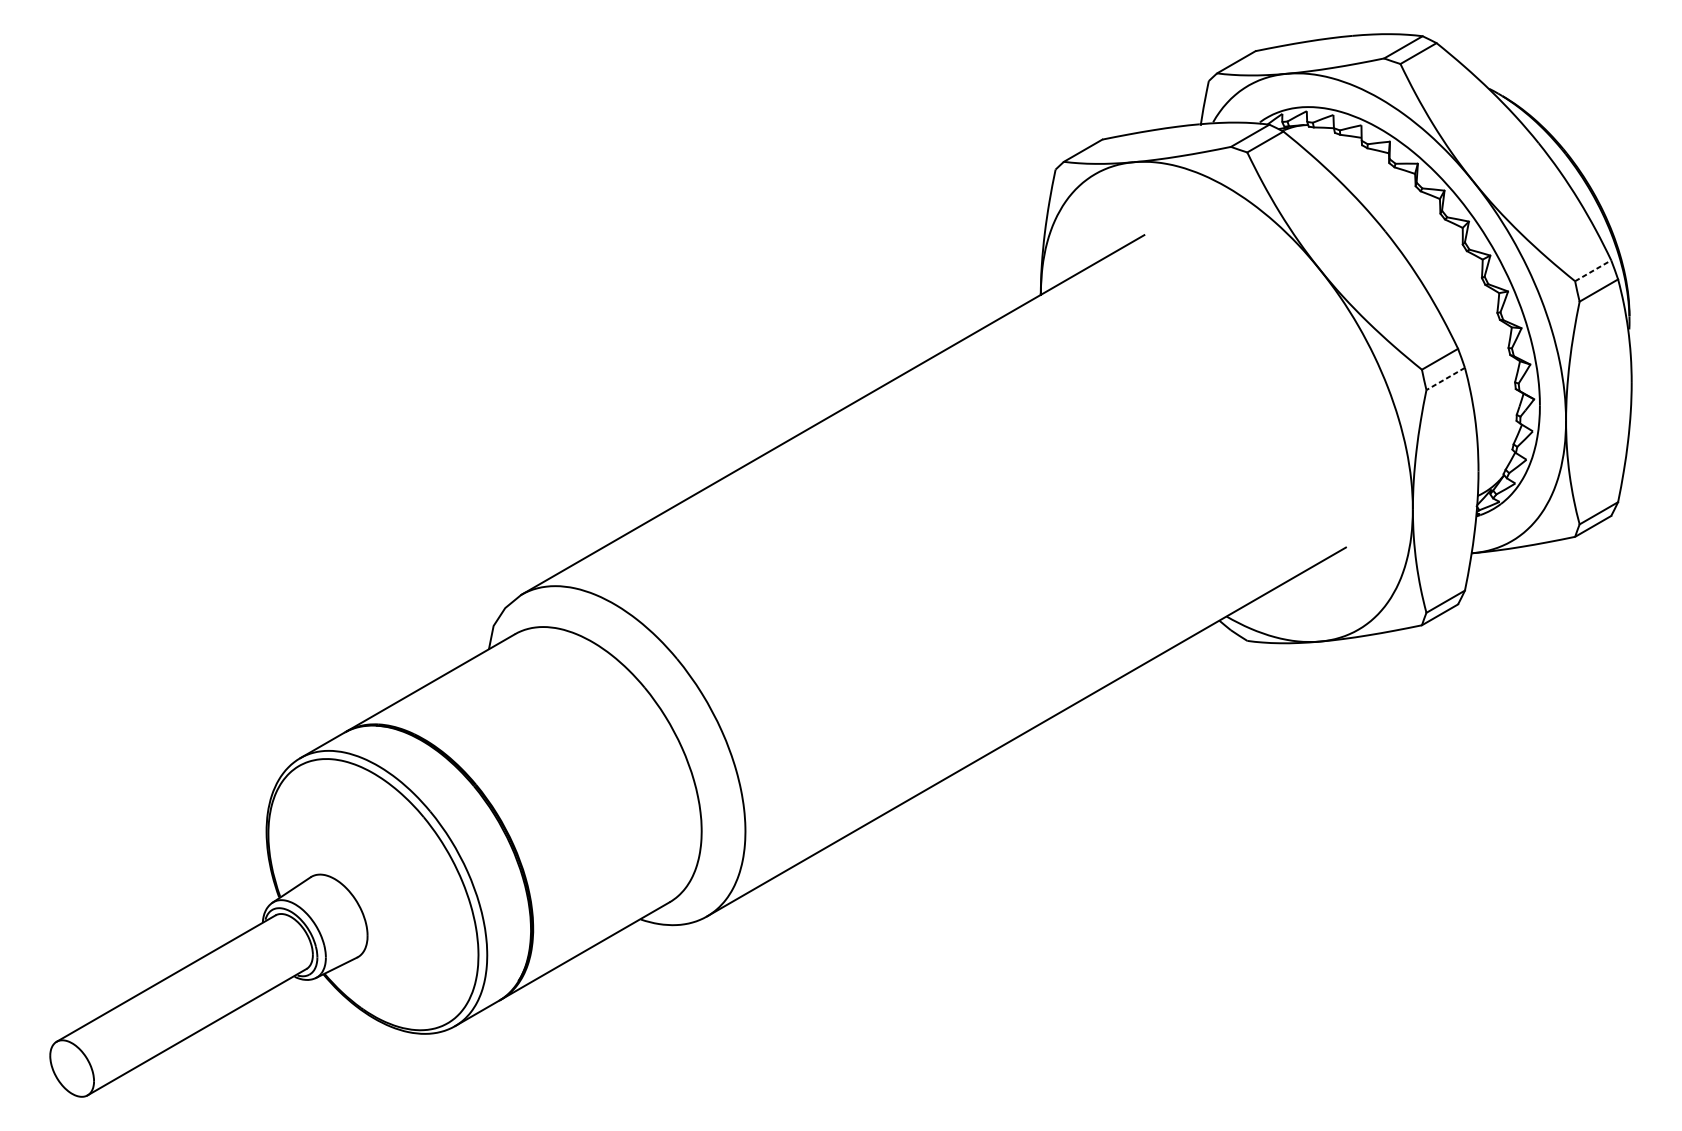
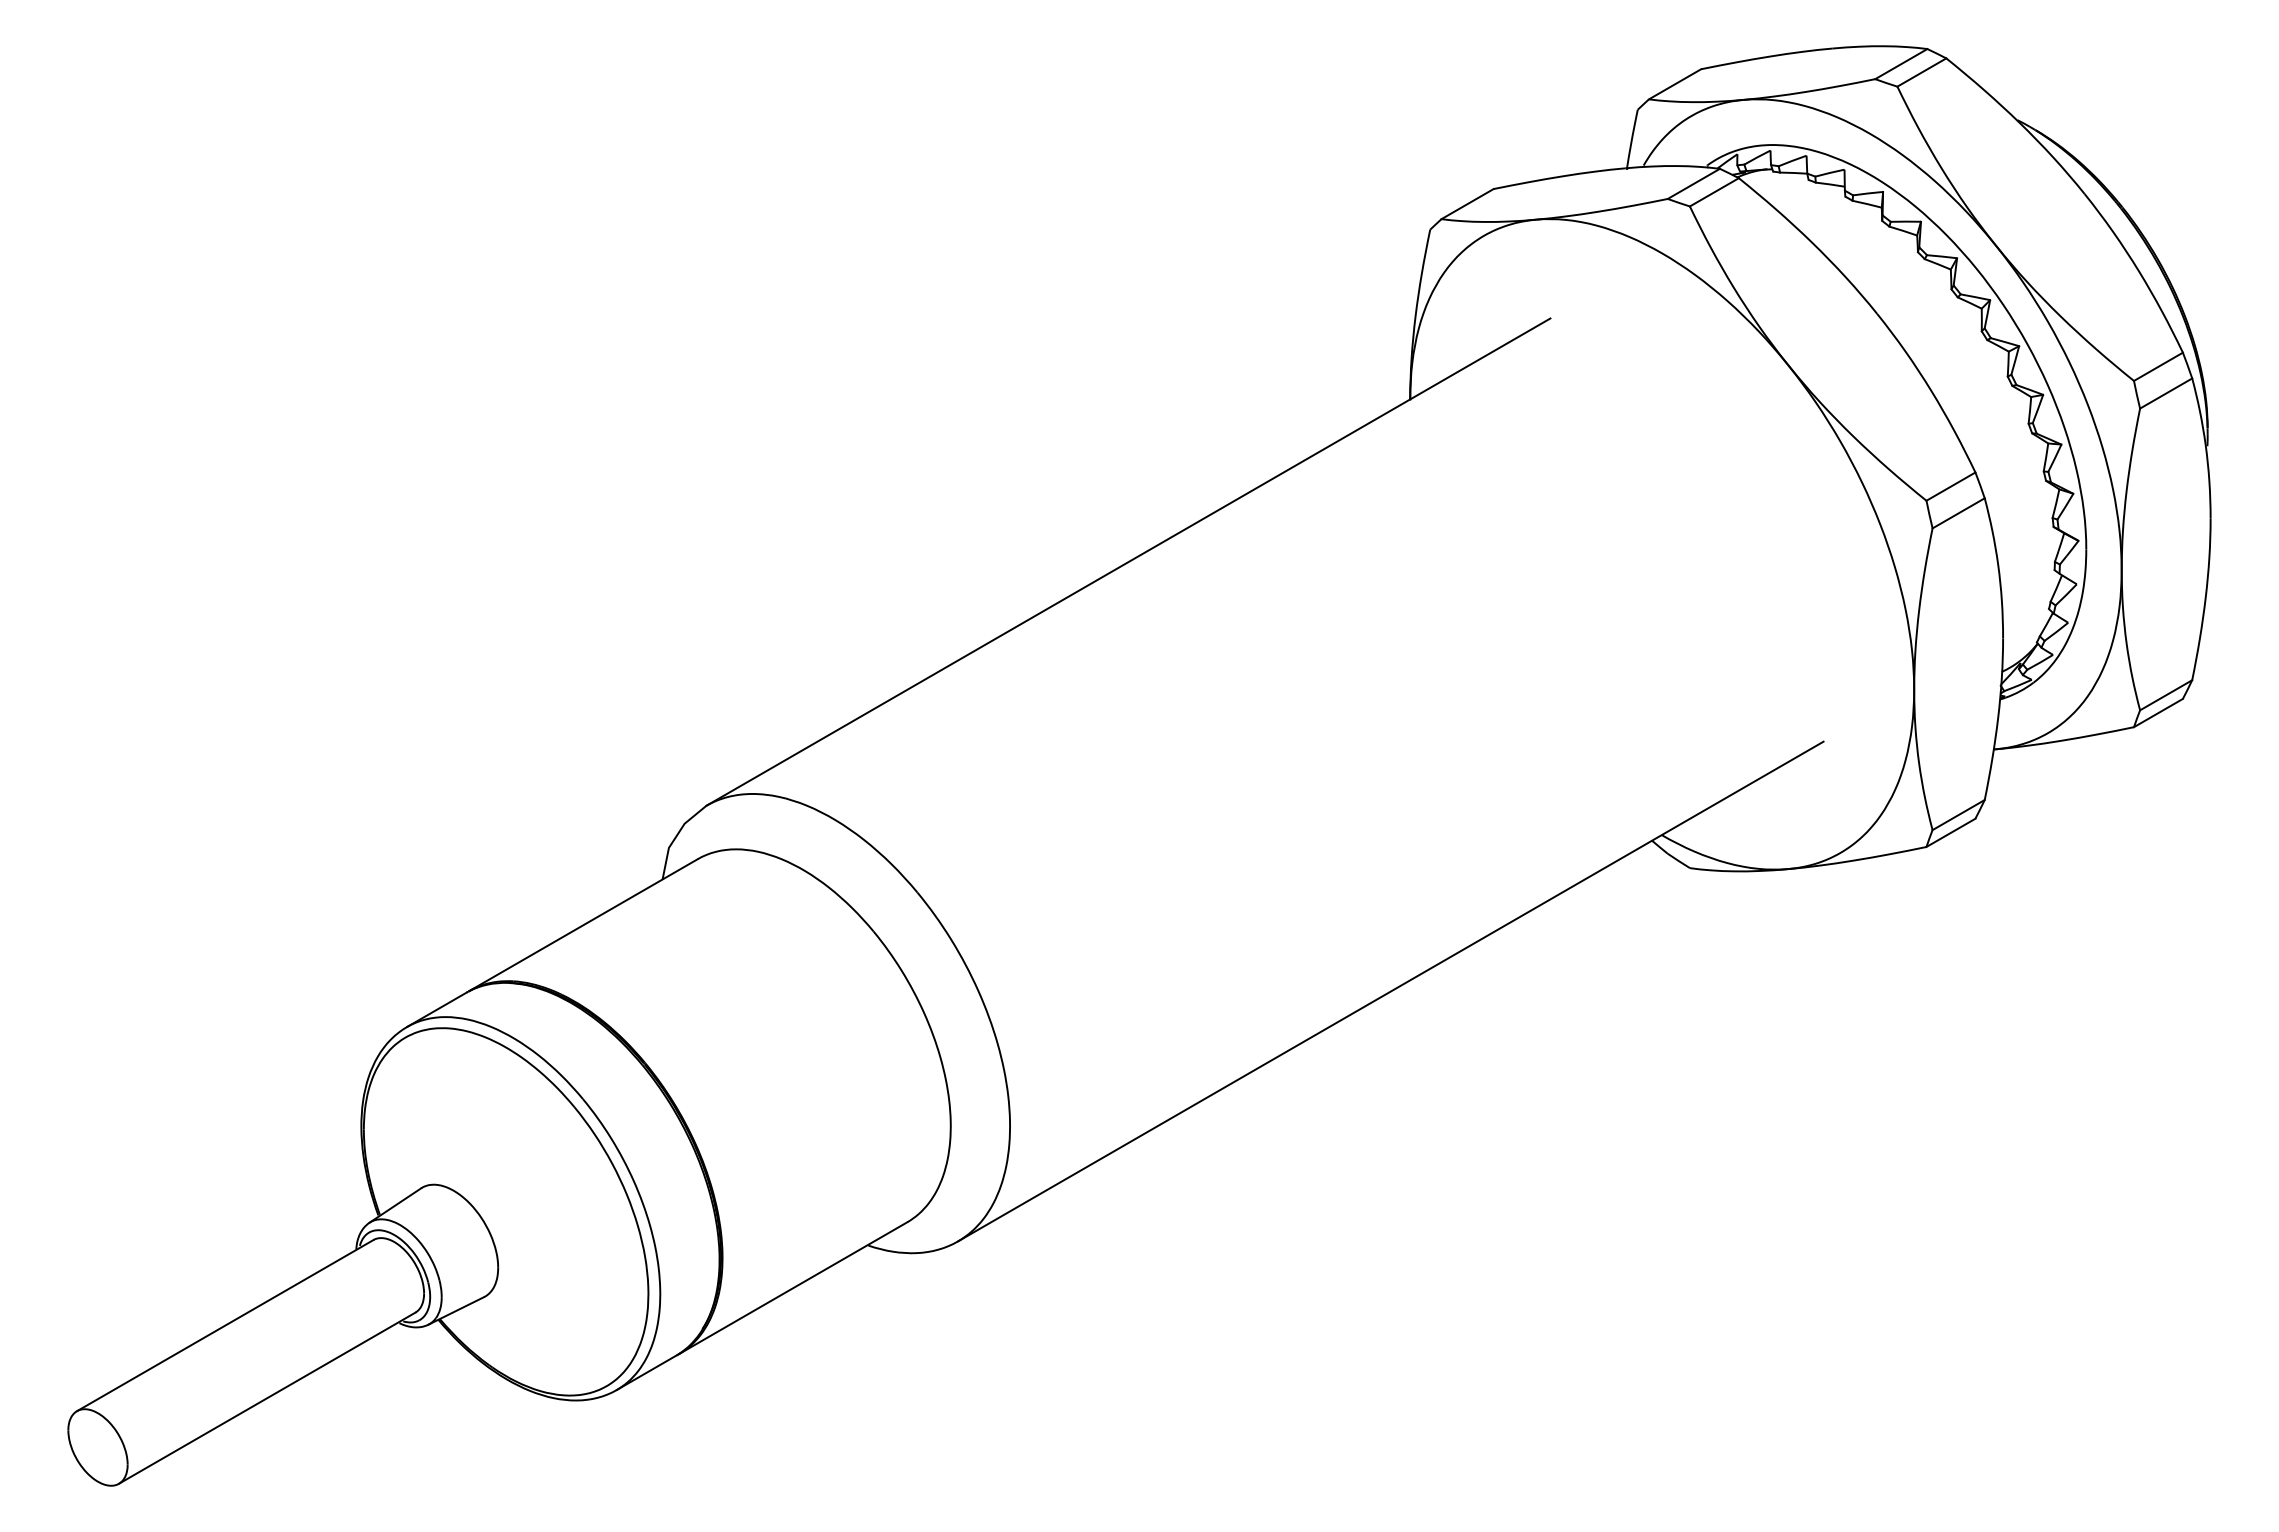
line: (1593, 270) -> (2158, 366), dashed -> solid
line: (1445, 379) -> (1958, 513), dashed -> solid

